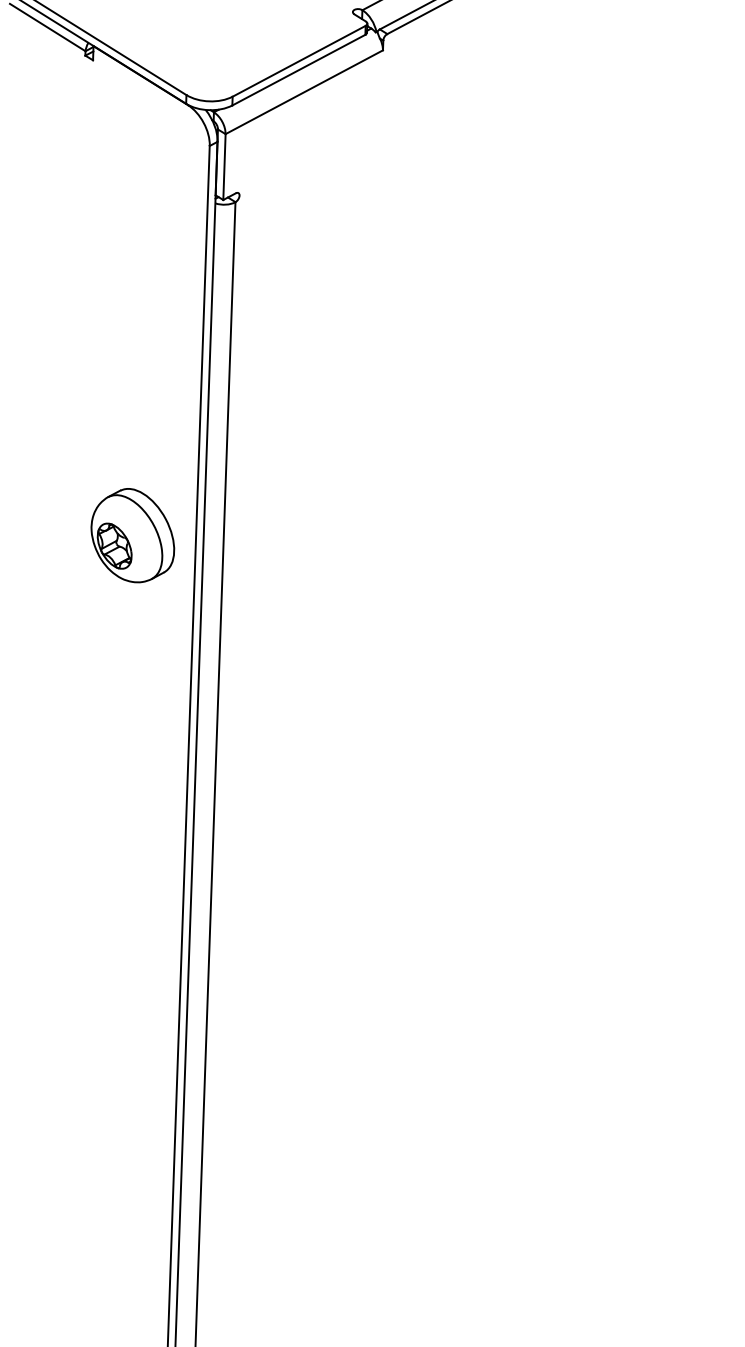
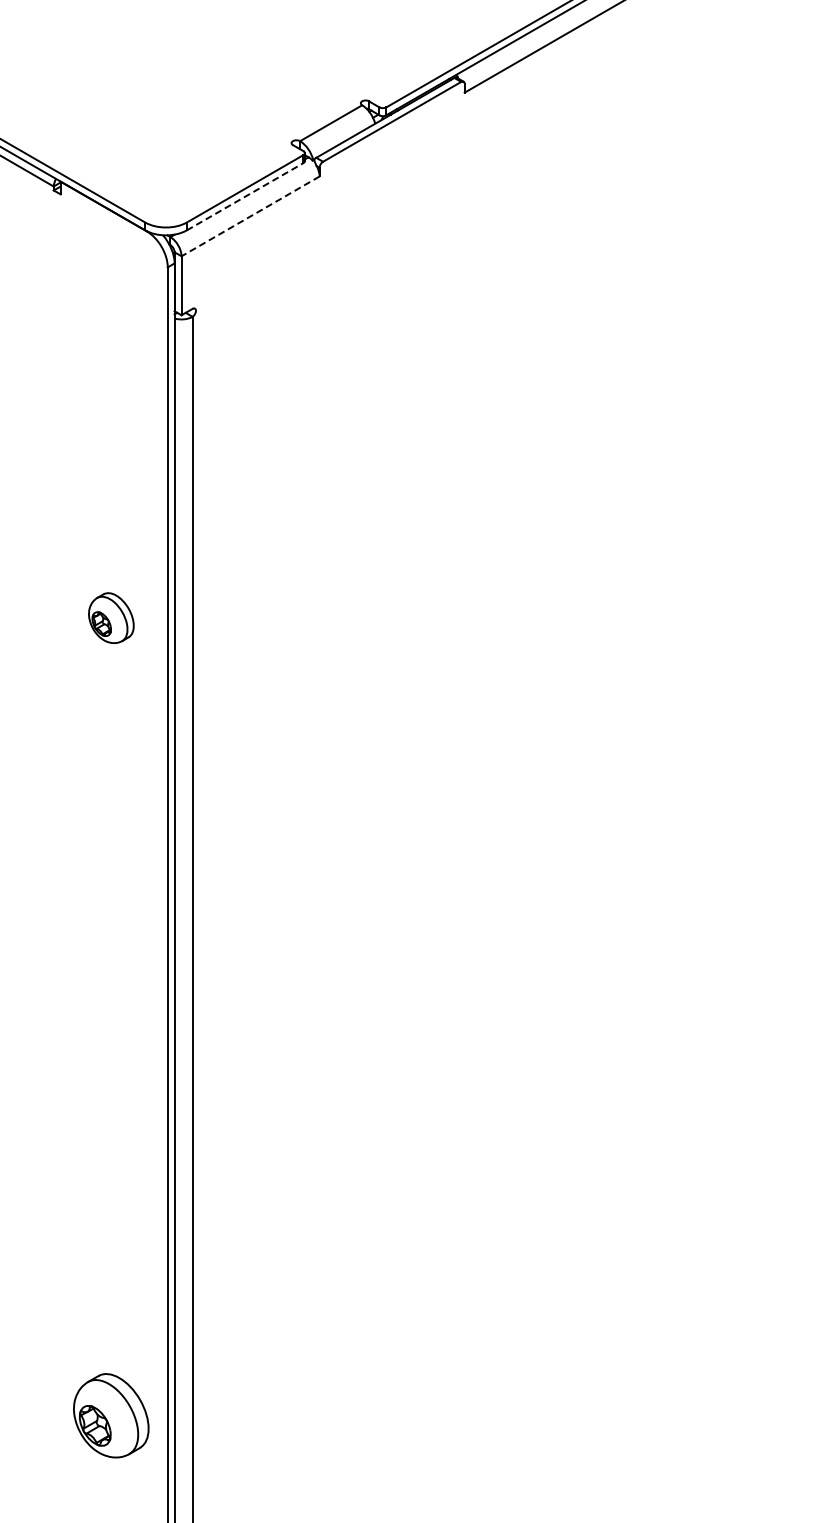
line: (299, 69) -> (245, 196), solid -> dashed
line: (304, 92) -> (250, 216), solid -> dashed
part: (133, 534) -> (111, 617), size x0.6

